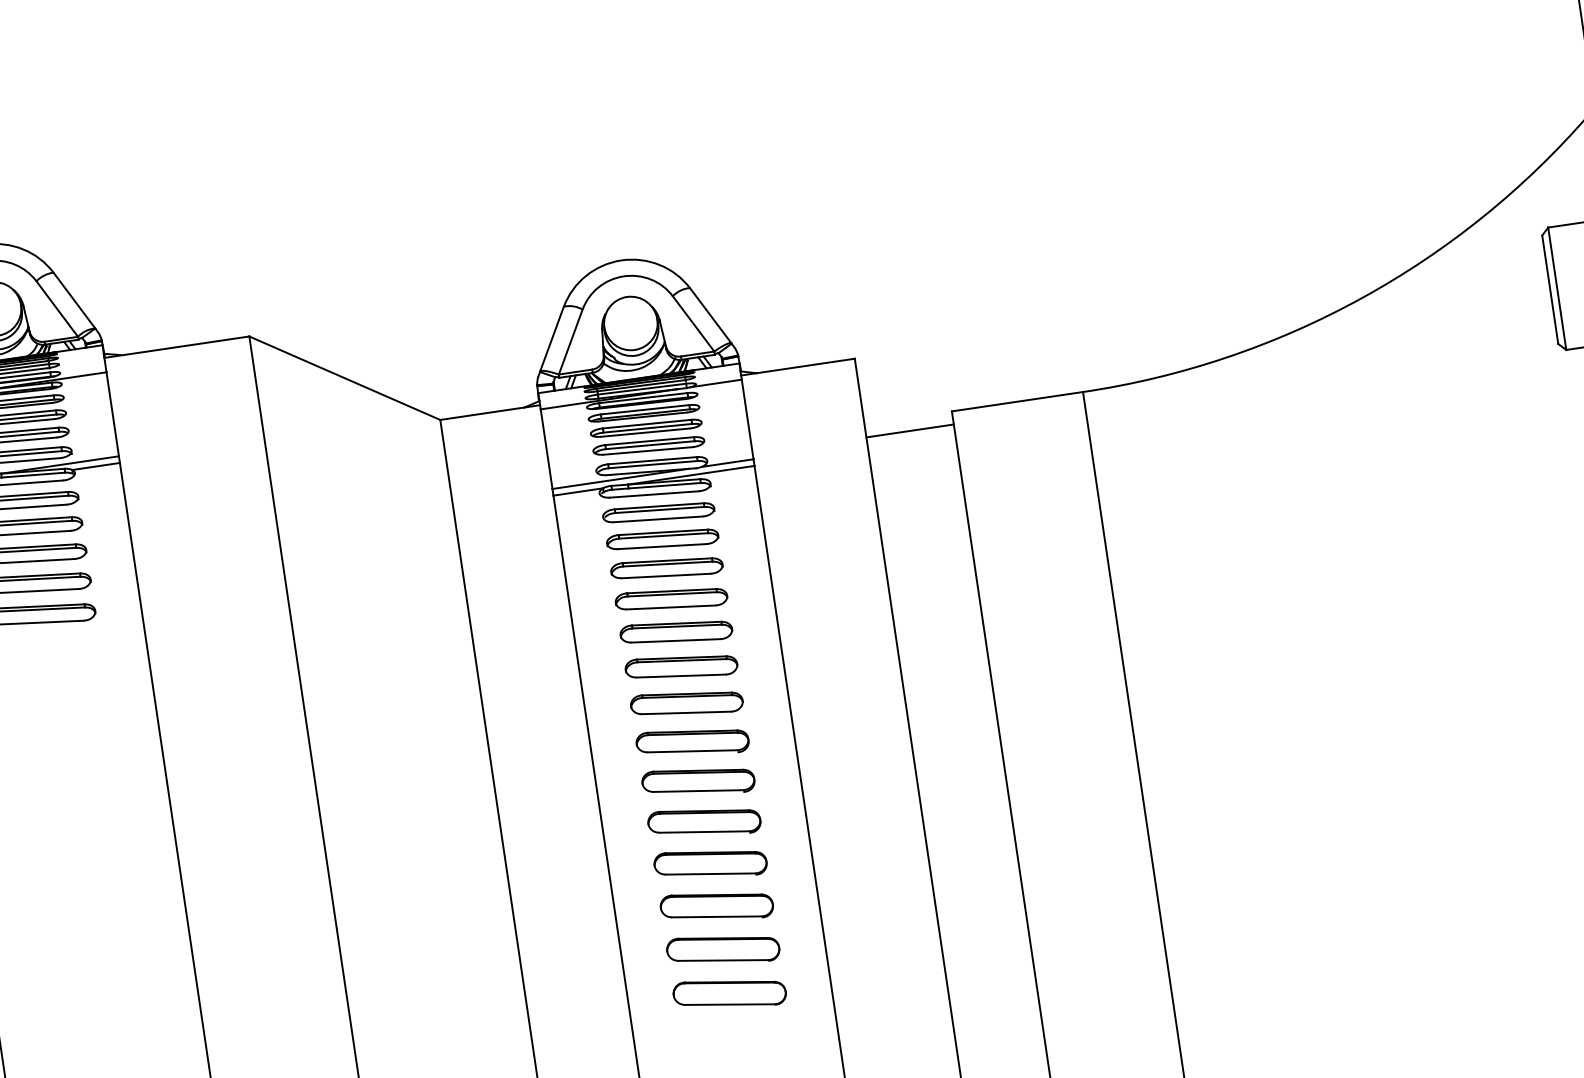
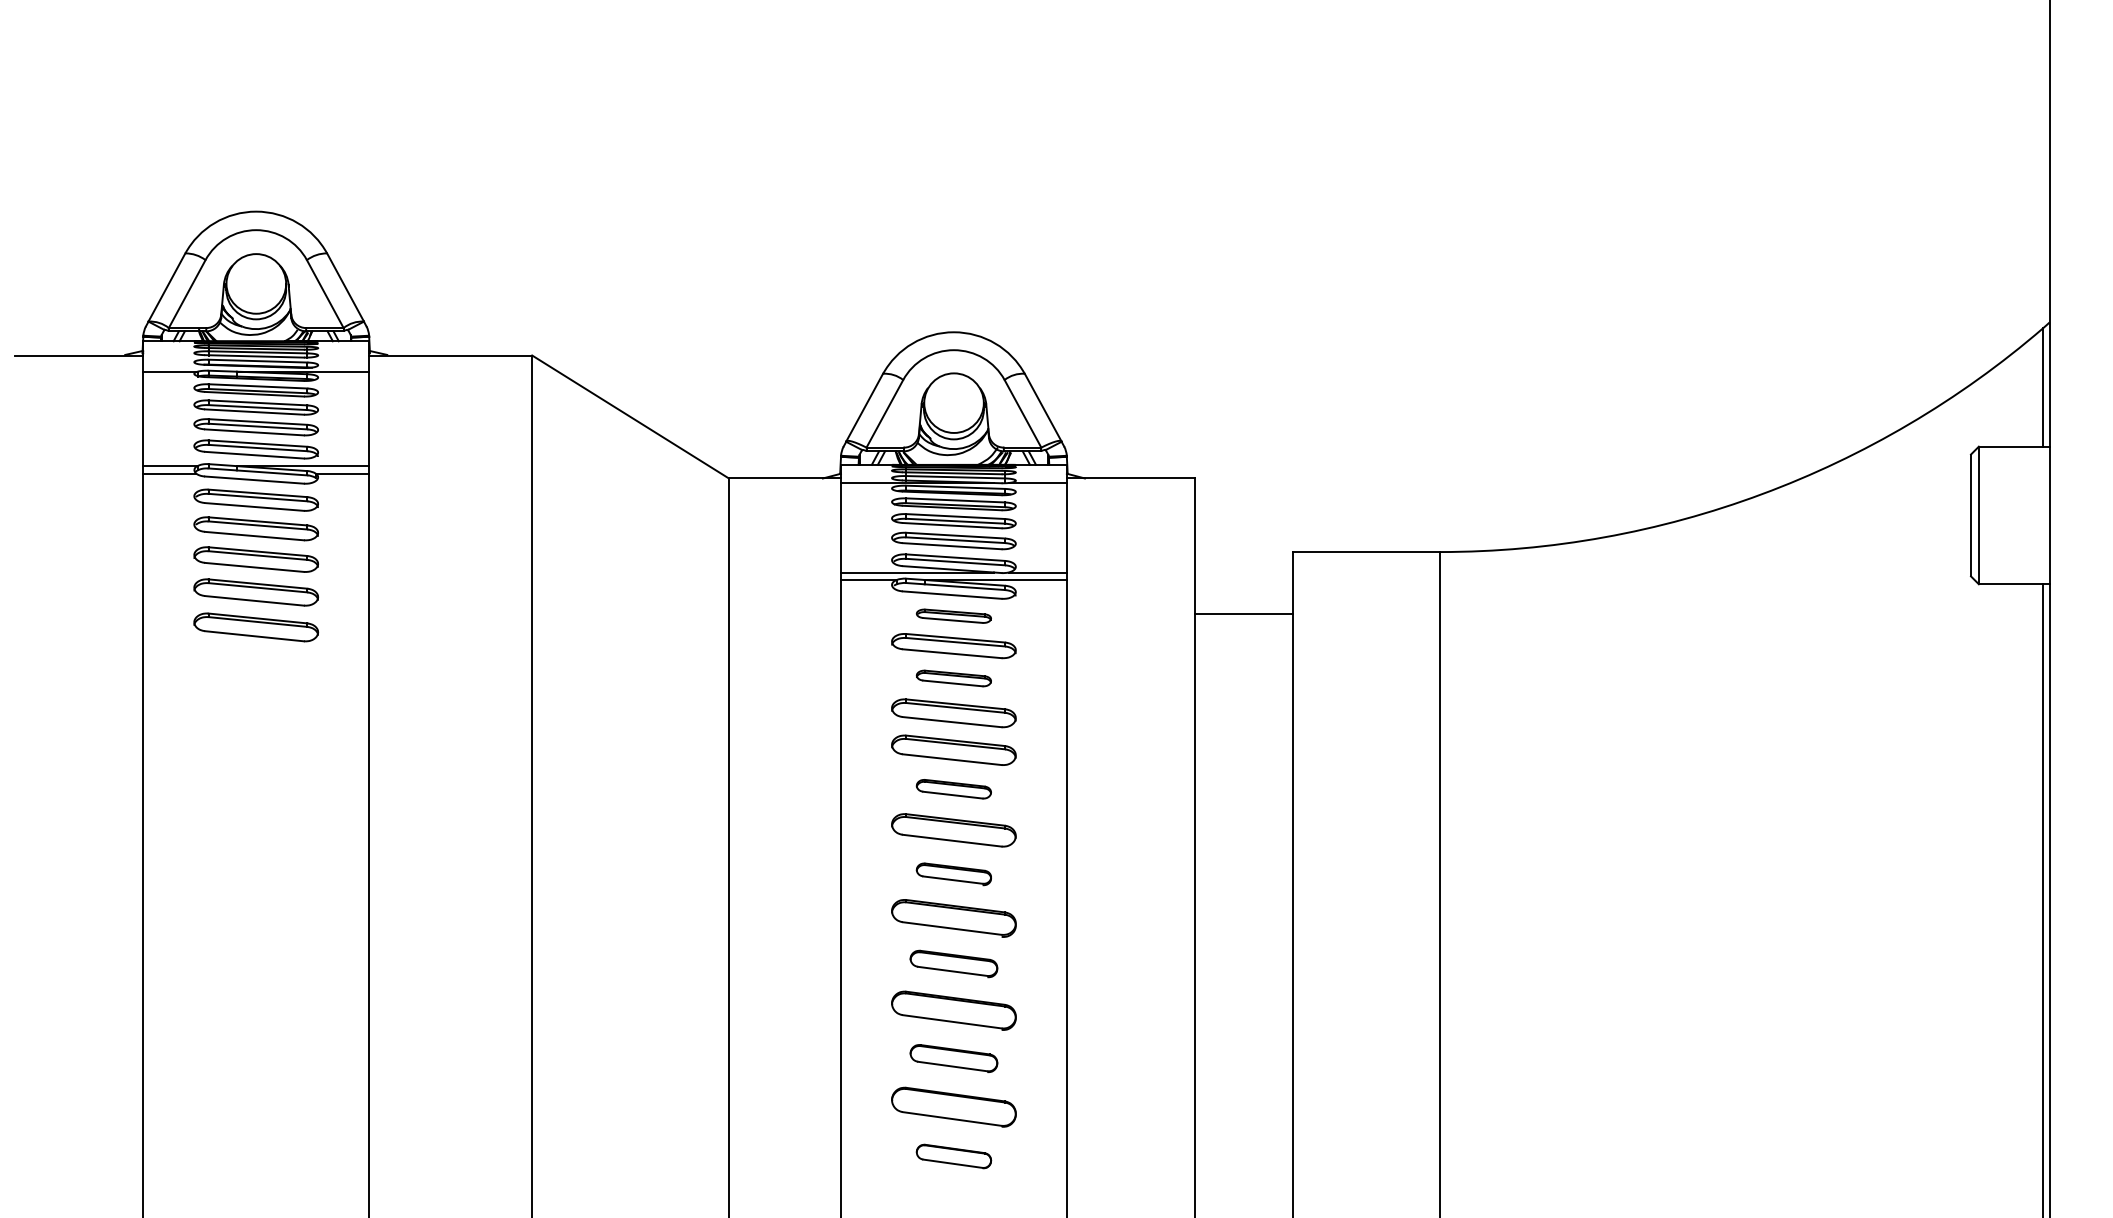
line: (909, 430) -> (1243, 613), moved
part: (658, 513) -> (953, 616), size x0.6
part: (666, 568) -> (953, 678), size x0.6
part: (681, 666) -> (953, 788), size x0.6
part: (692, 742) -> (953, 874), size x0.6
part: (703, 821) -> (953, 963), size x0.7
part: (716, 906) -> (953, 1058), size x0.7
part: (729, 993) -> (953, 1156), size x0.6

